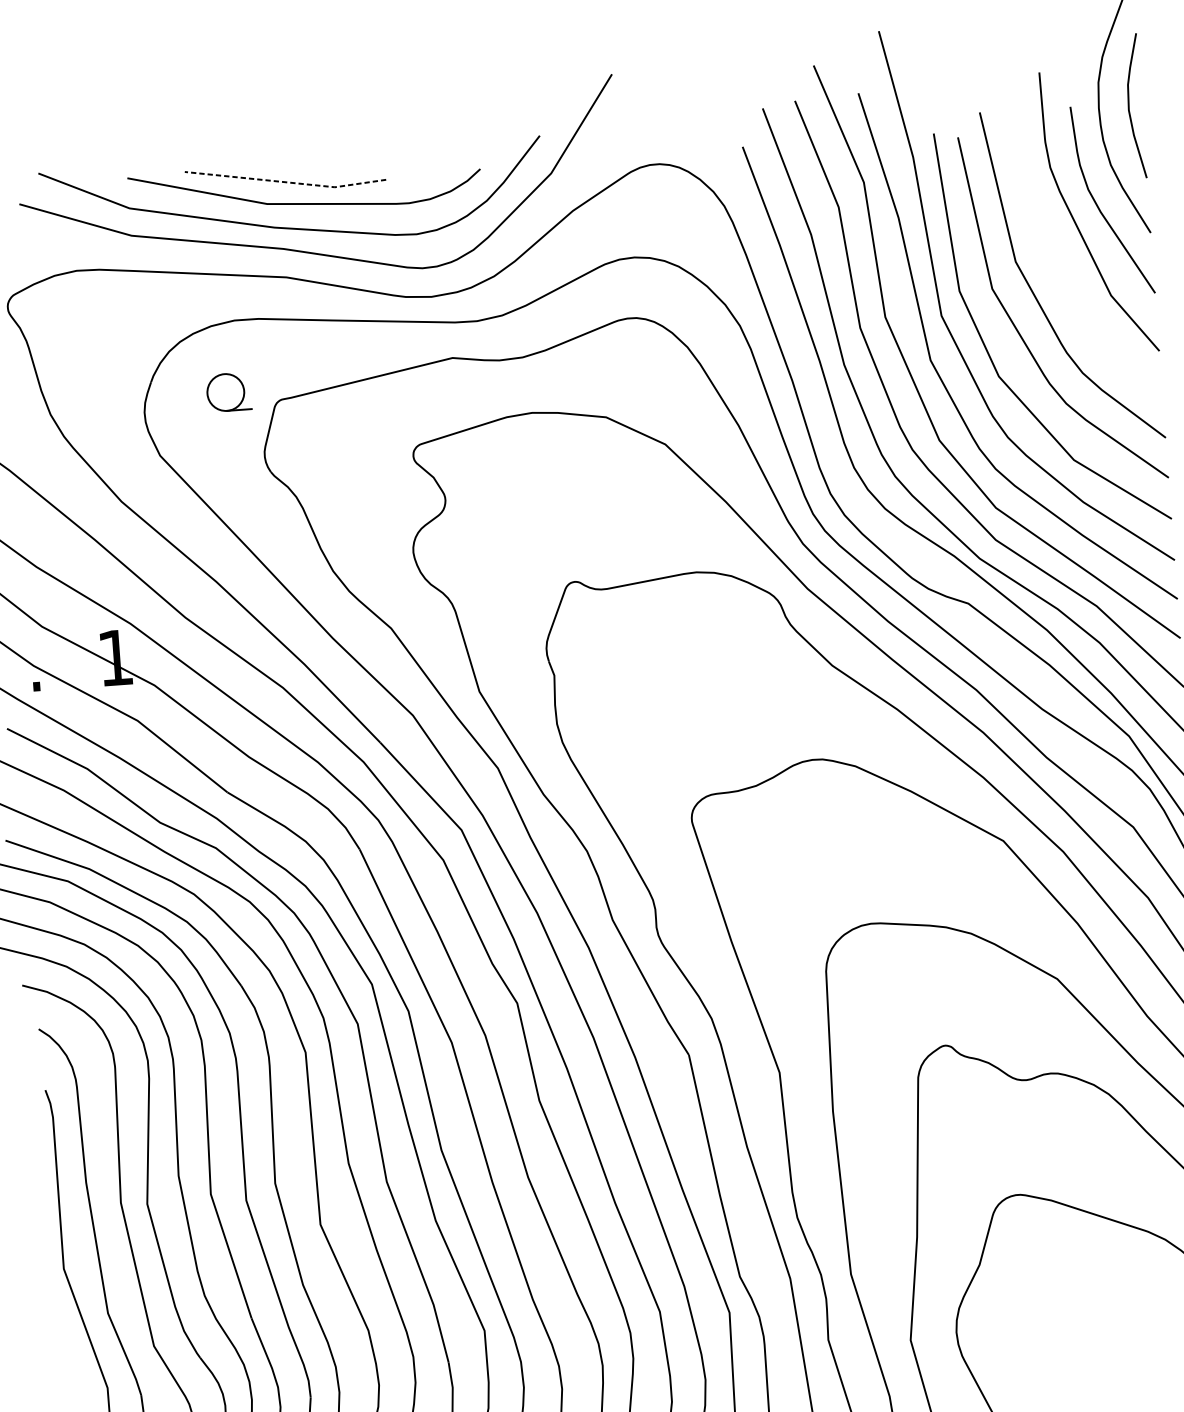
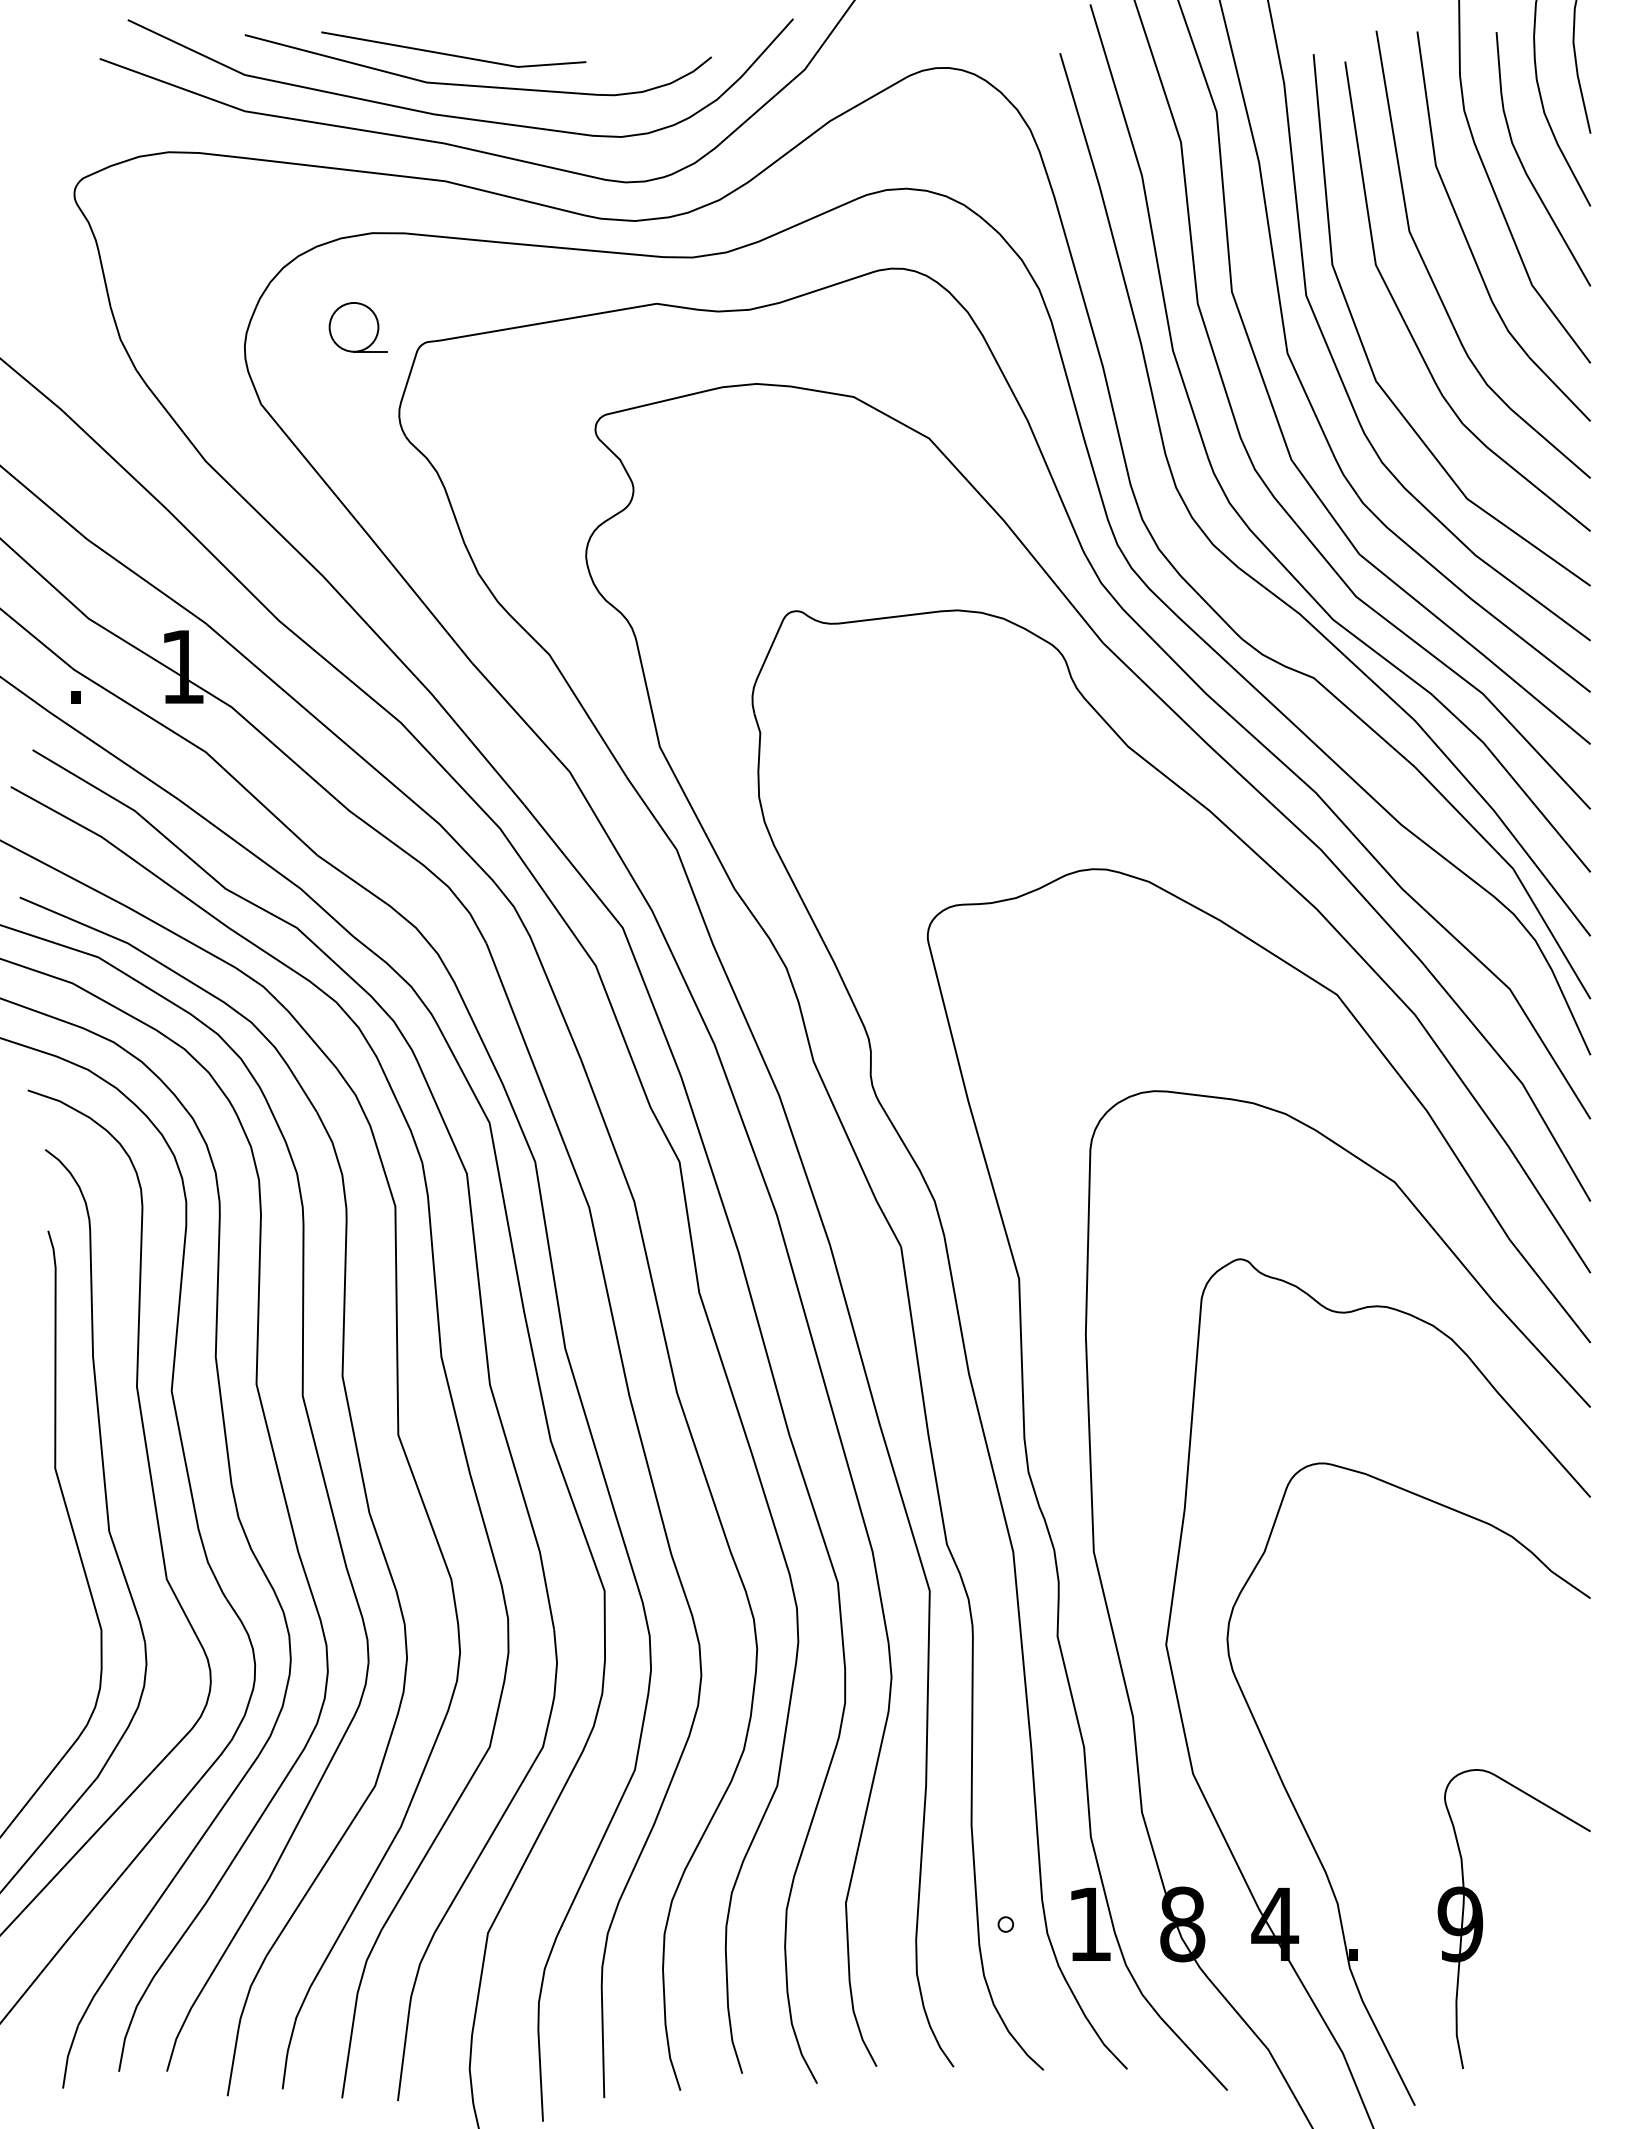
line: (285, 182) -> (453, 55), dashed -> solid
curve: (1060, 266) -> (1468, 241), added

